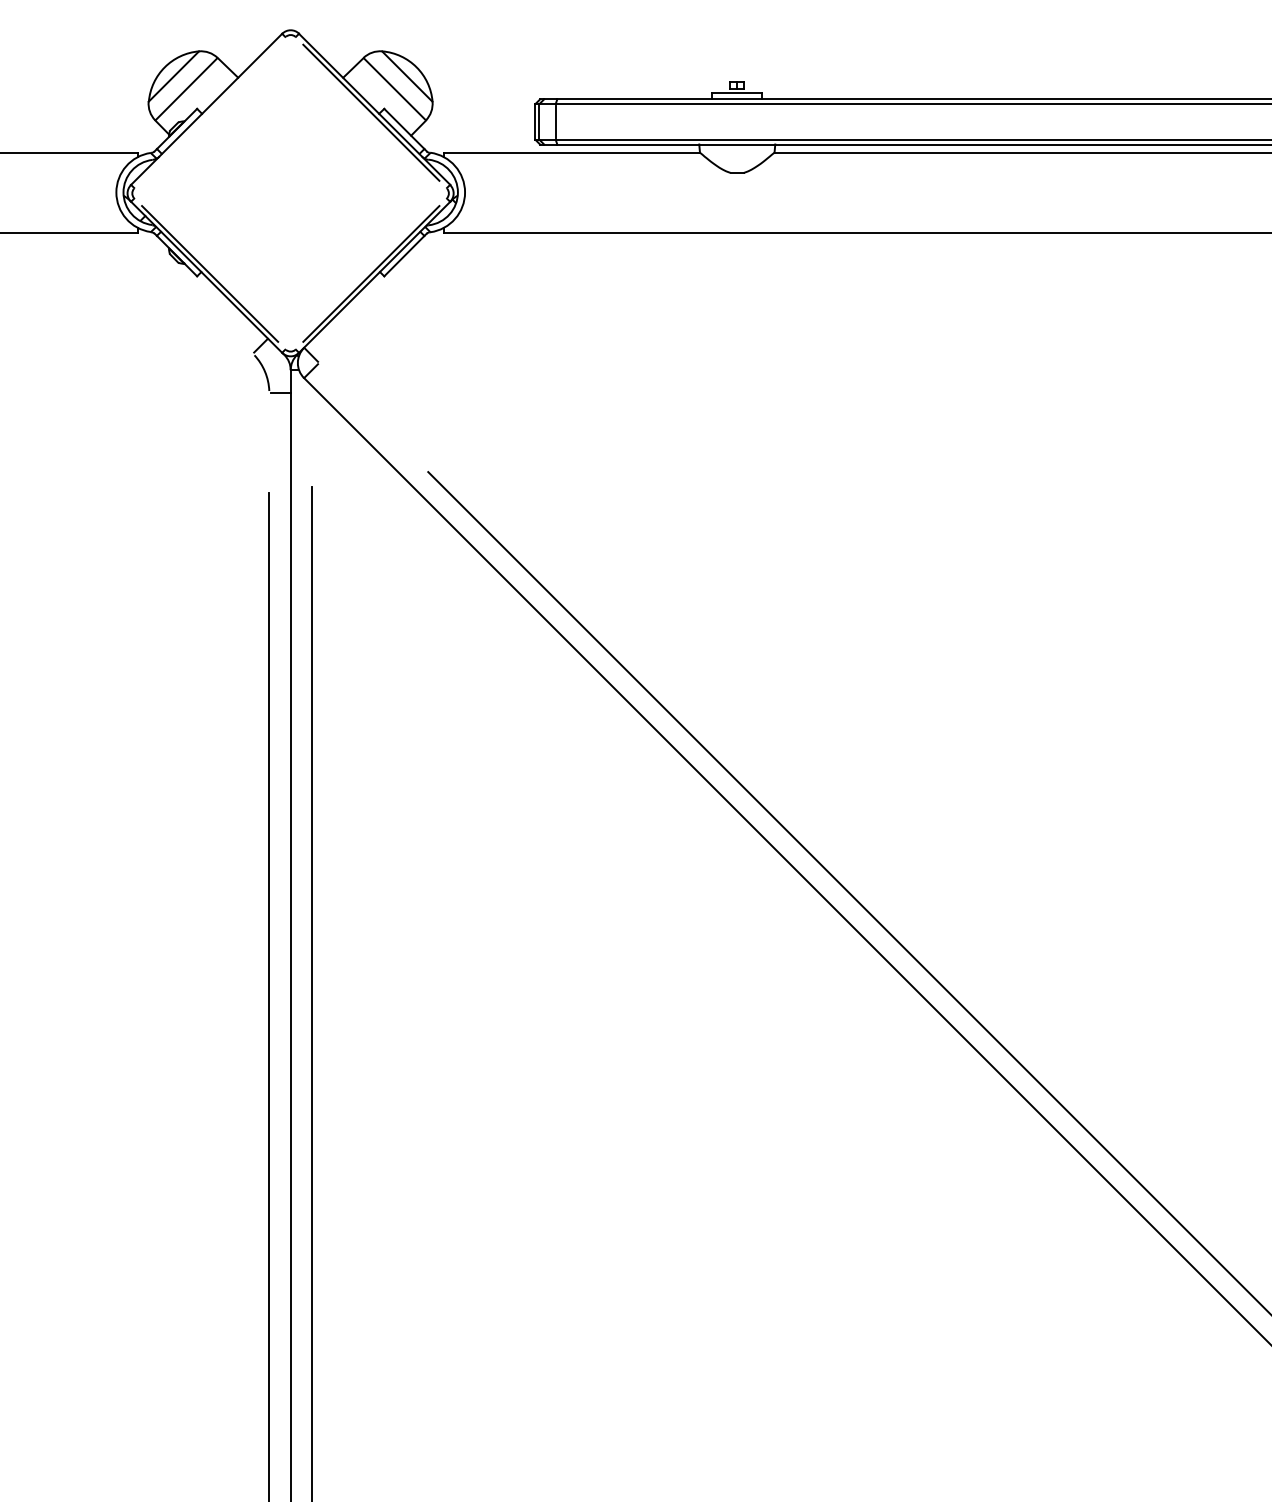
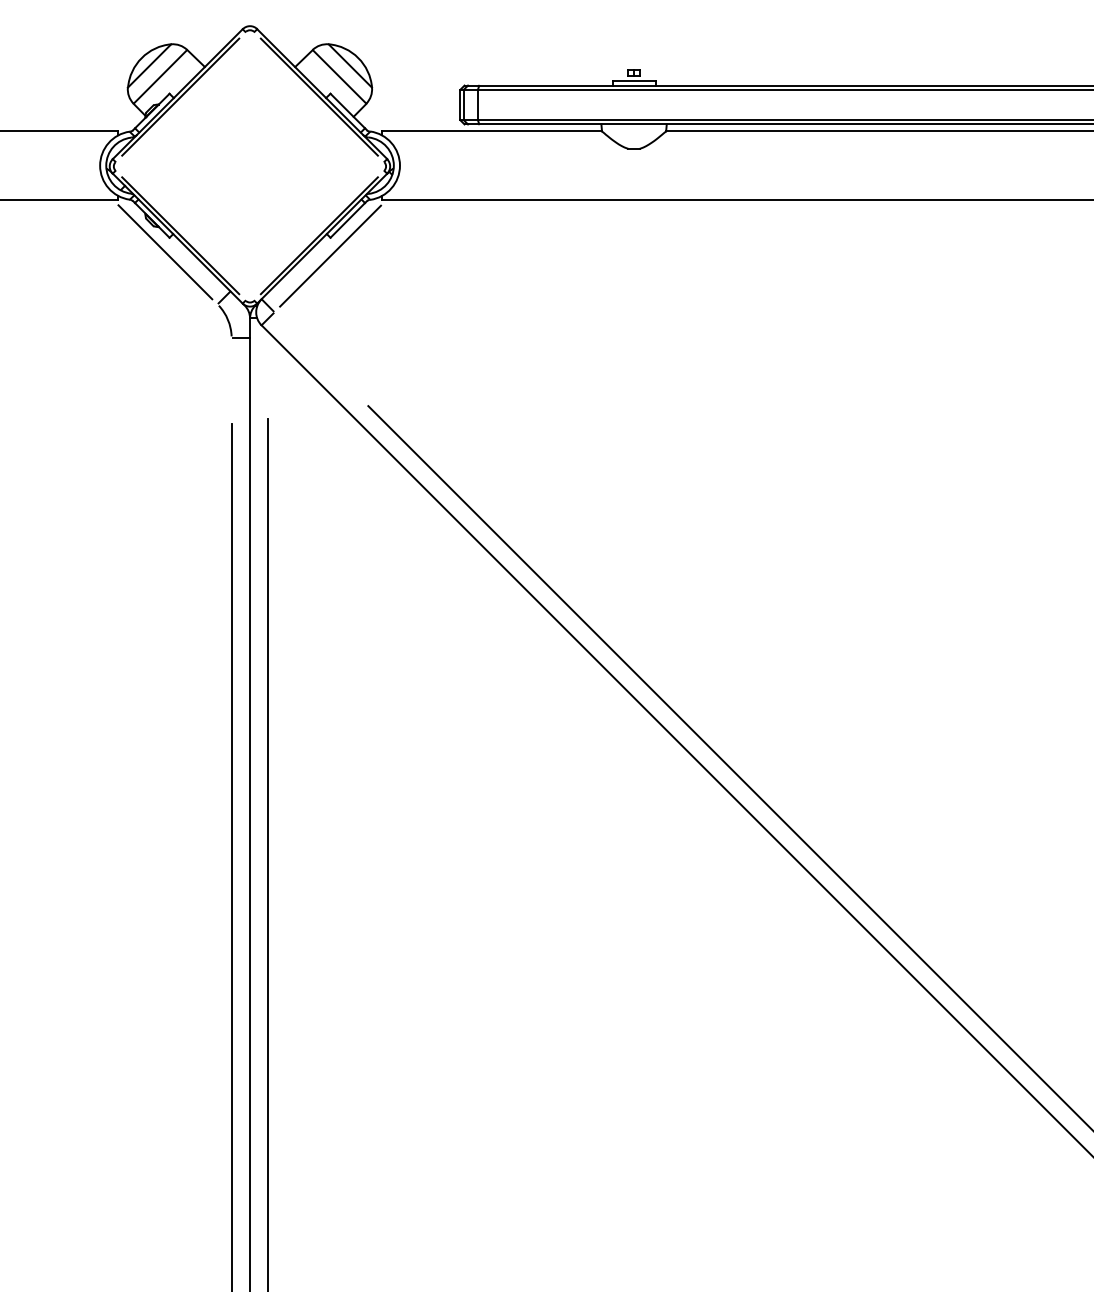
line: (210, 112) -> (181, 96), added
line: (191, 292) -> (164, 251), added
line: (383, 297) -> (329, 255), added

